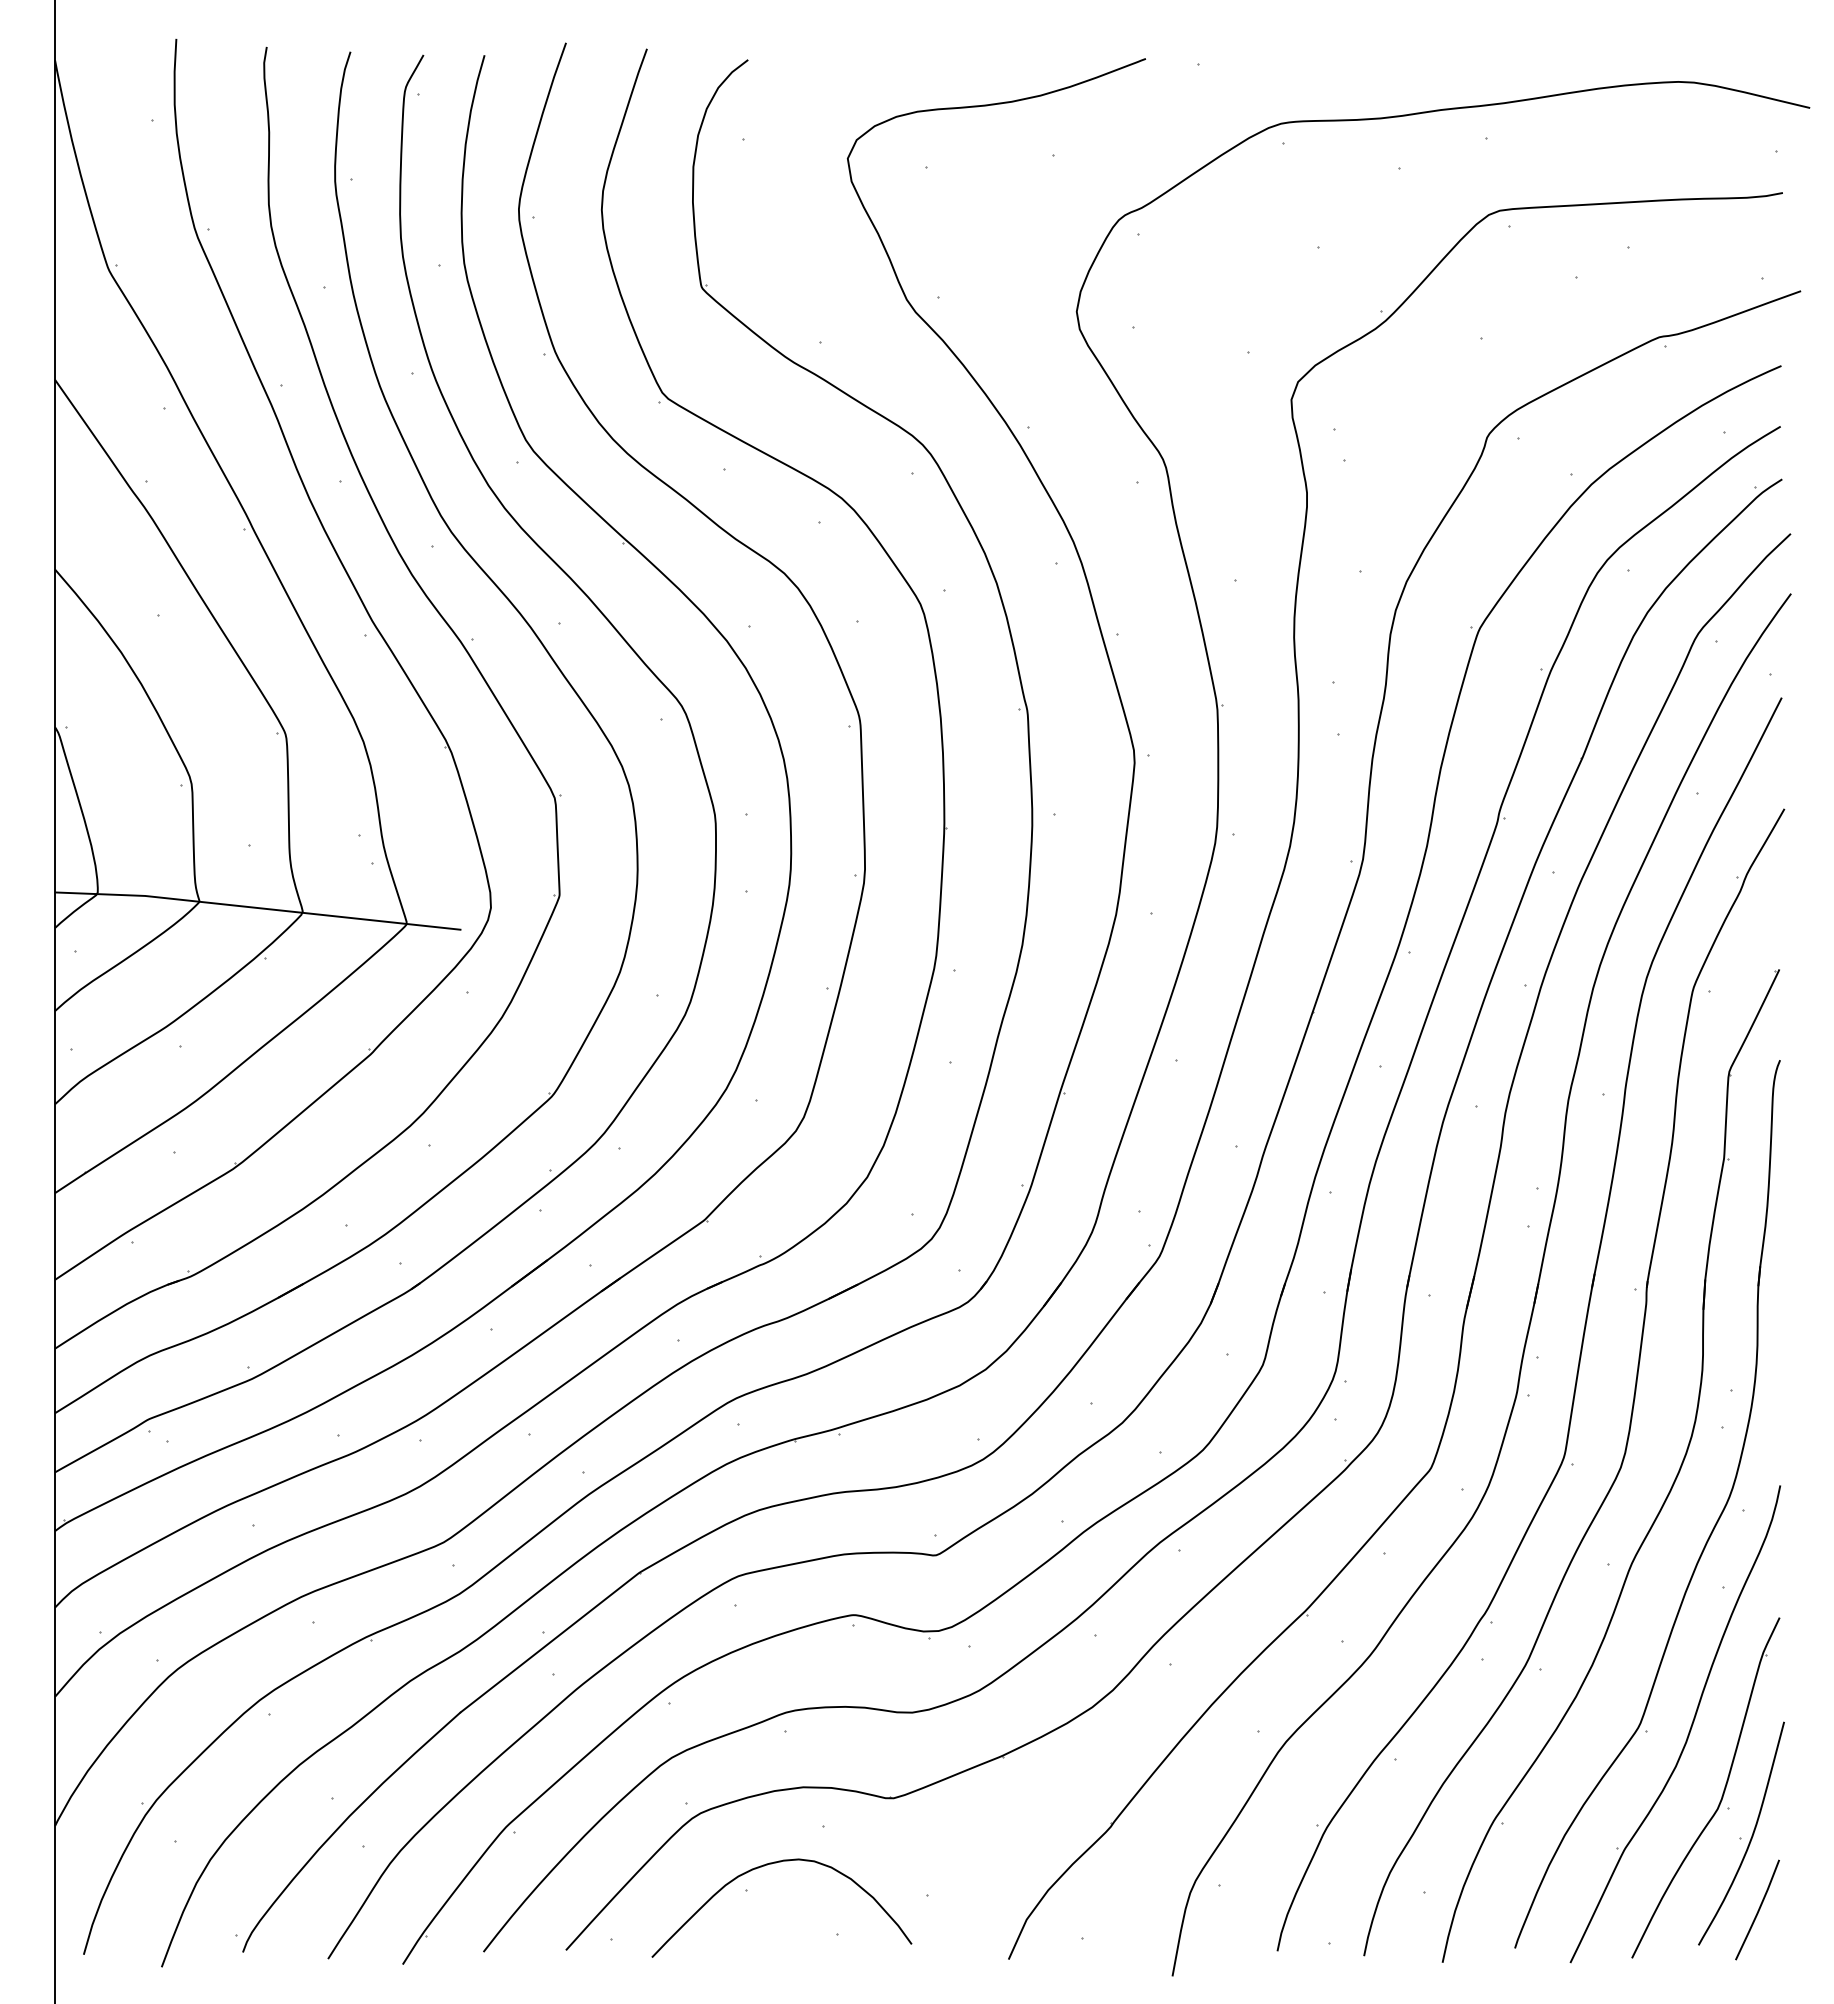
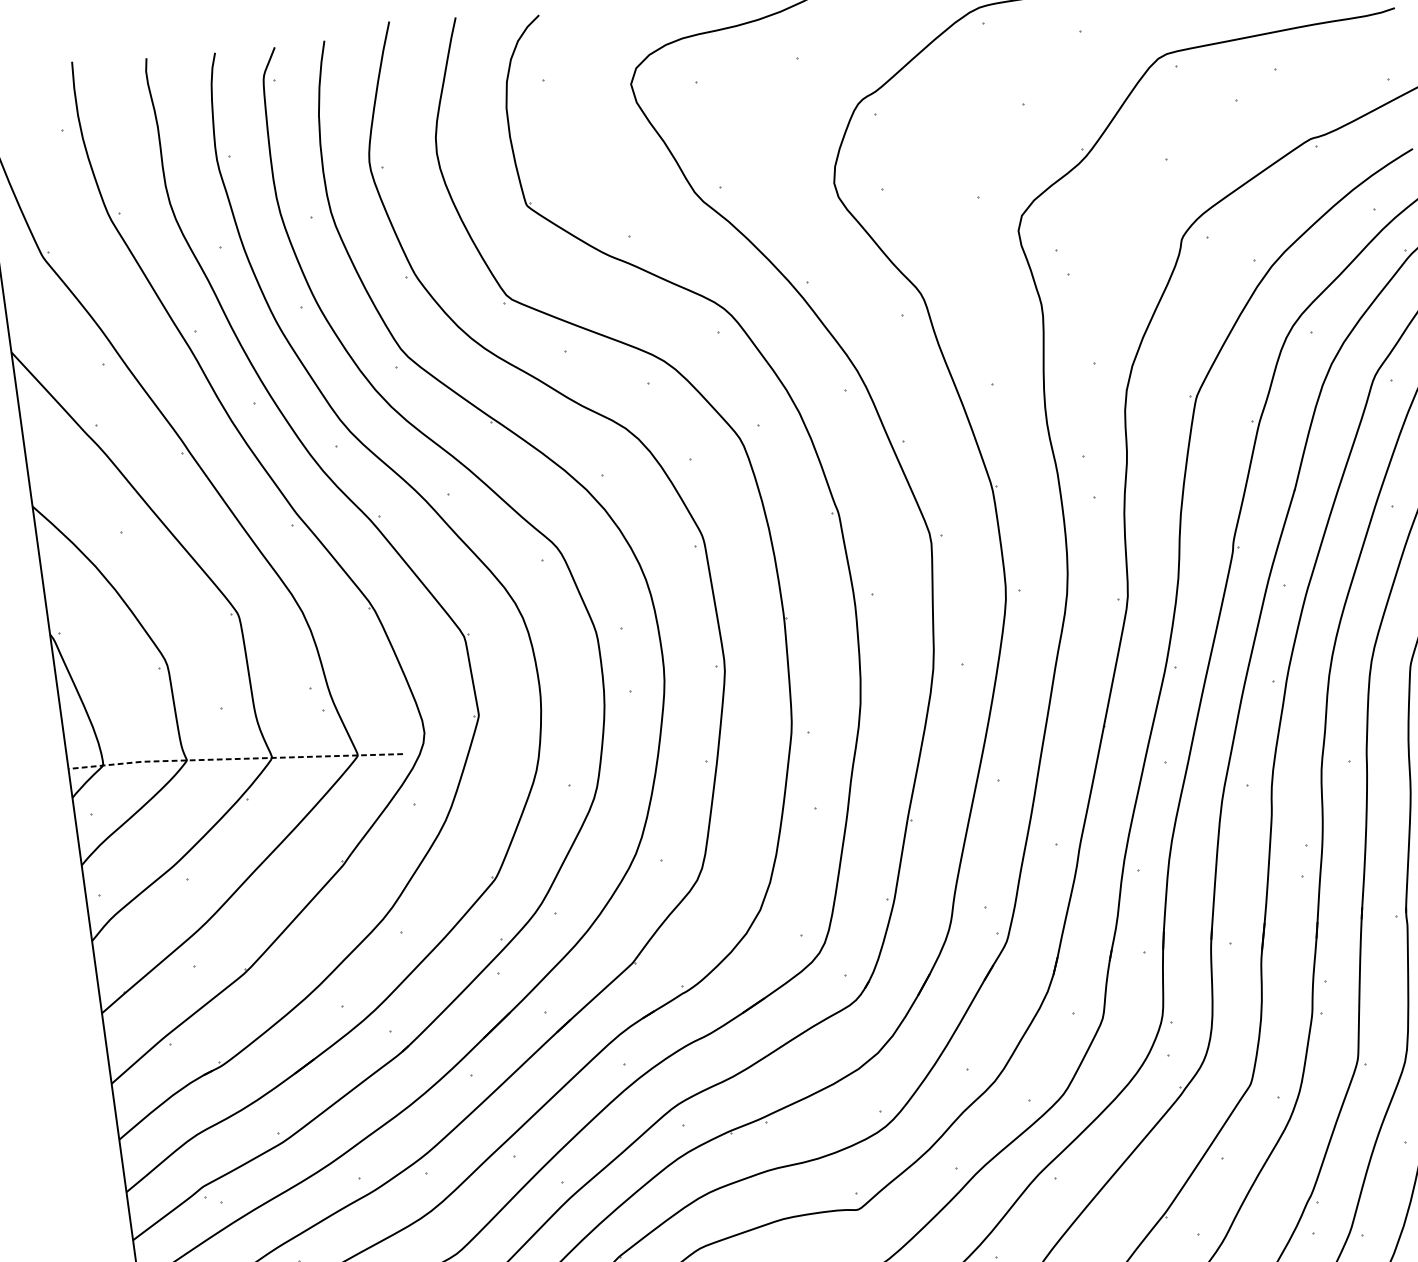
line: (257, 908) -> (234, 759), solid -> dashed

